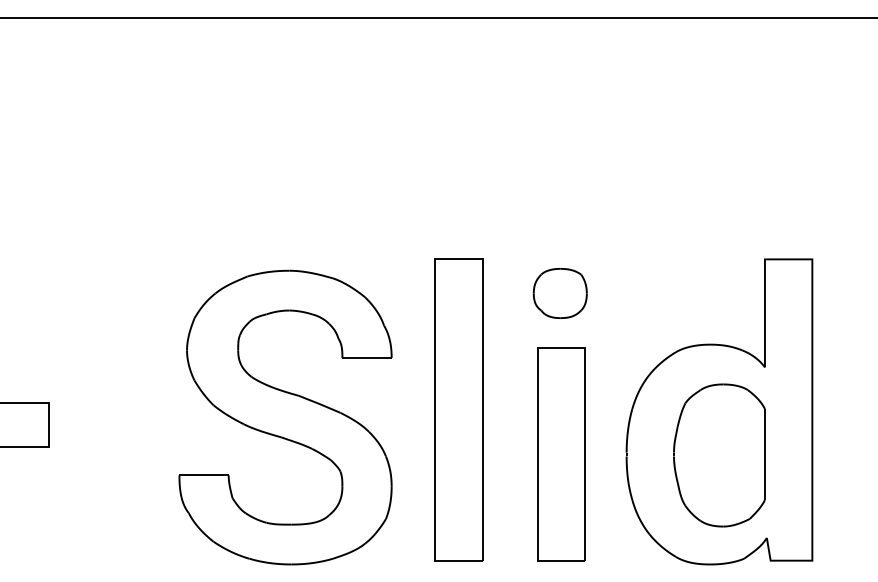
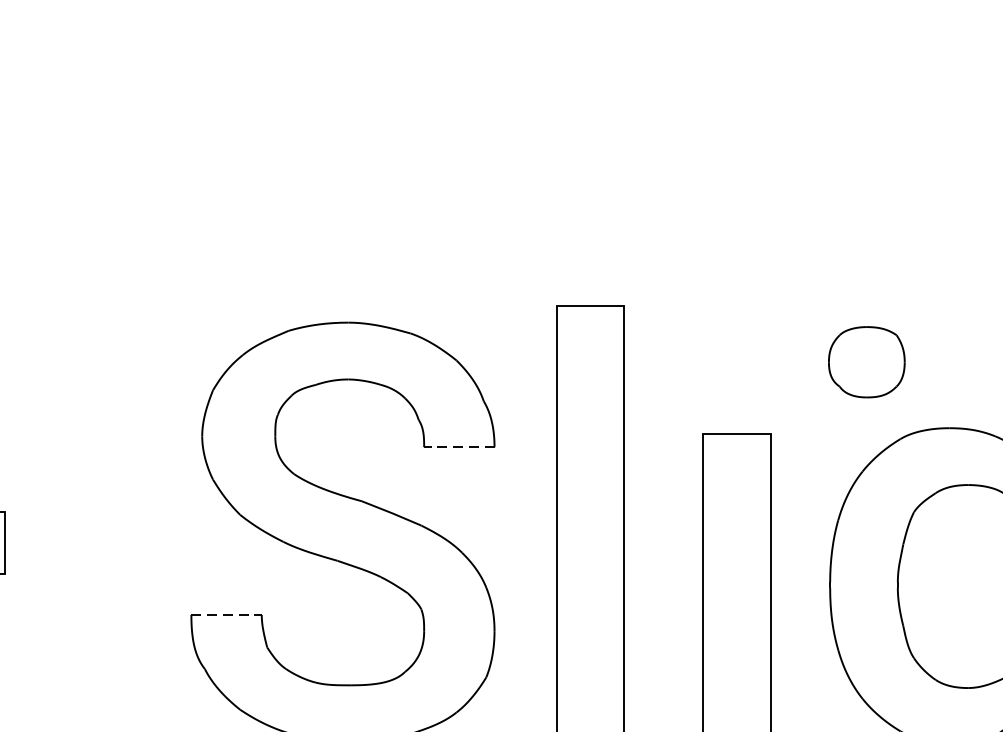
part: (559, 293) -> (865, 362), moved
line: (367, 357) -> (460, 446), solid -> dashed
line: (204, 475) -> (227, 615), solid -> dashed

